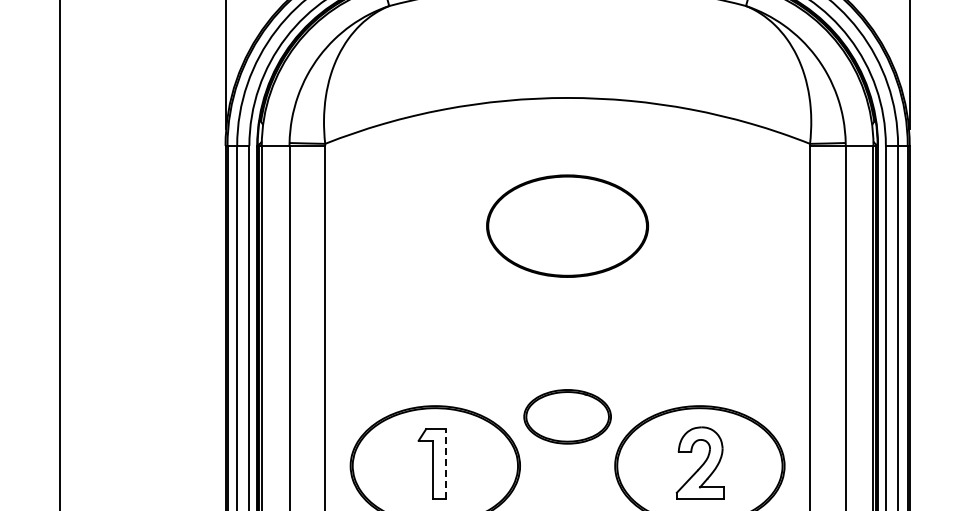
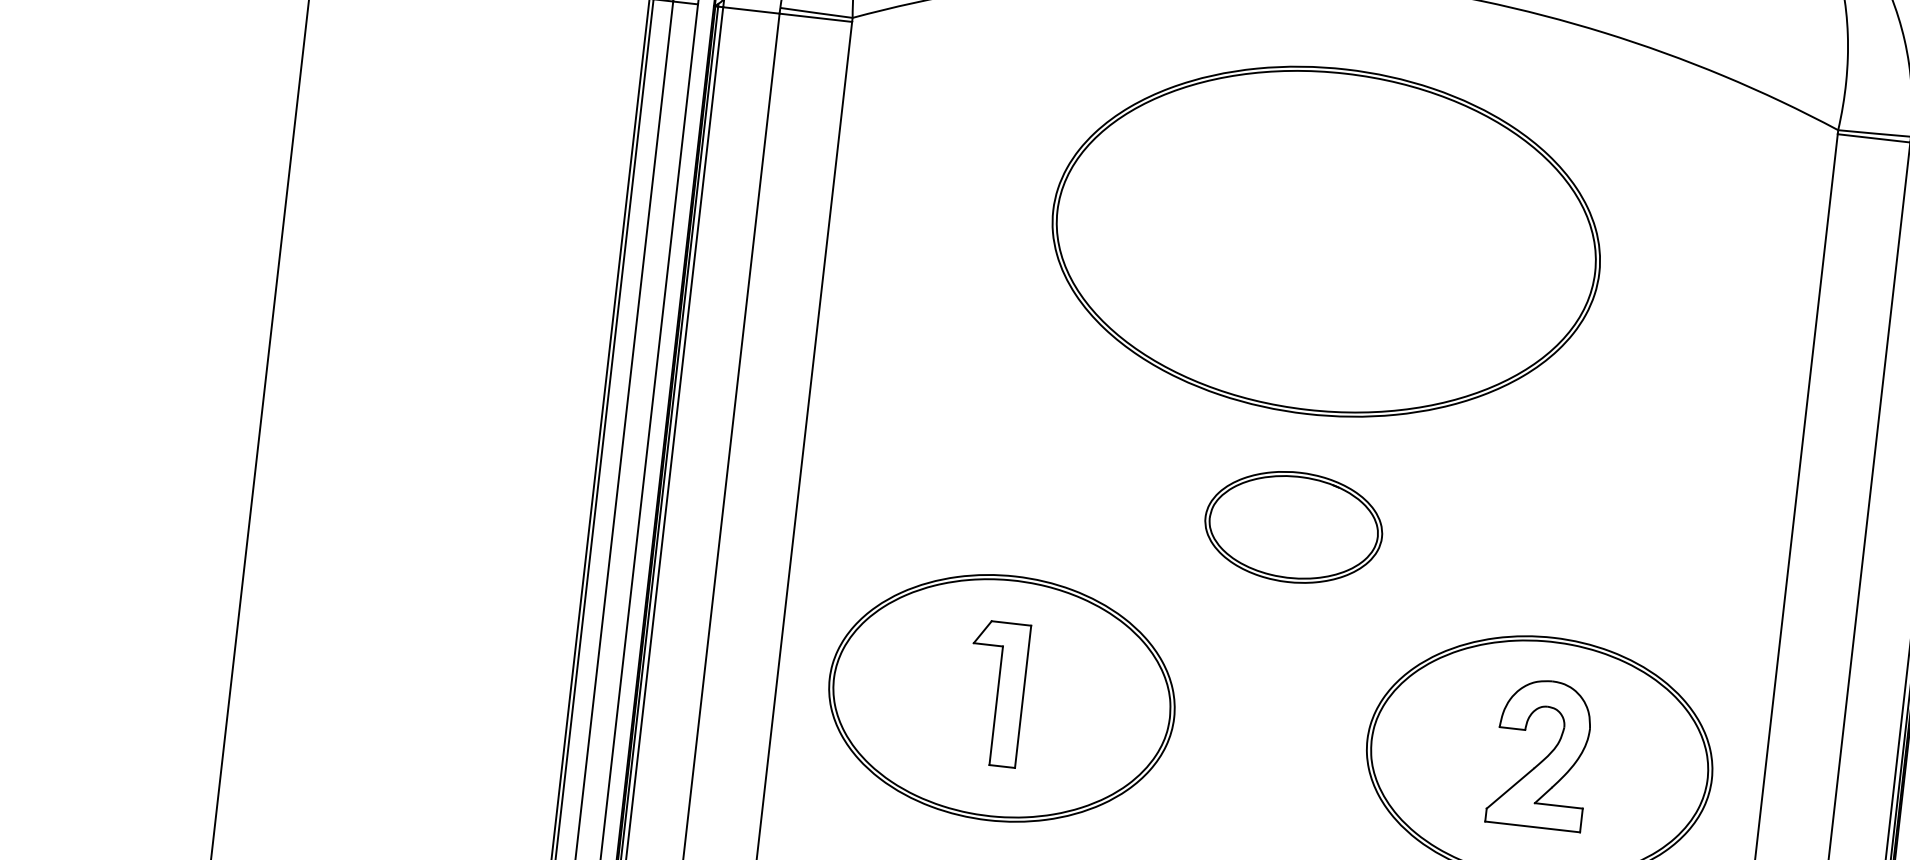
part: (567, 225) -> (1326, 239), size x1.67
part: (567, 416) -> (1293, 526), moved
line: (445, 464) -> (1022, 697), dashed -> solid

